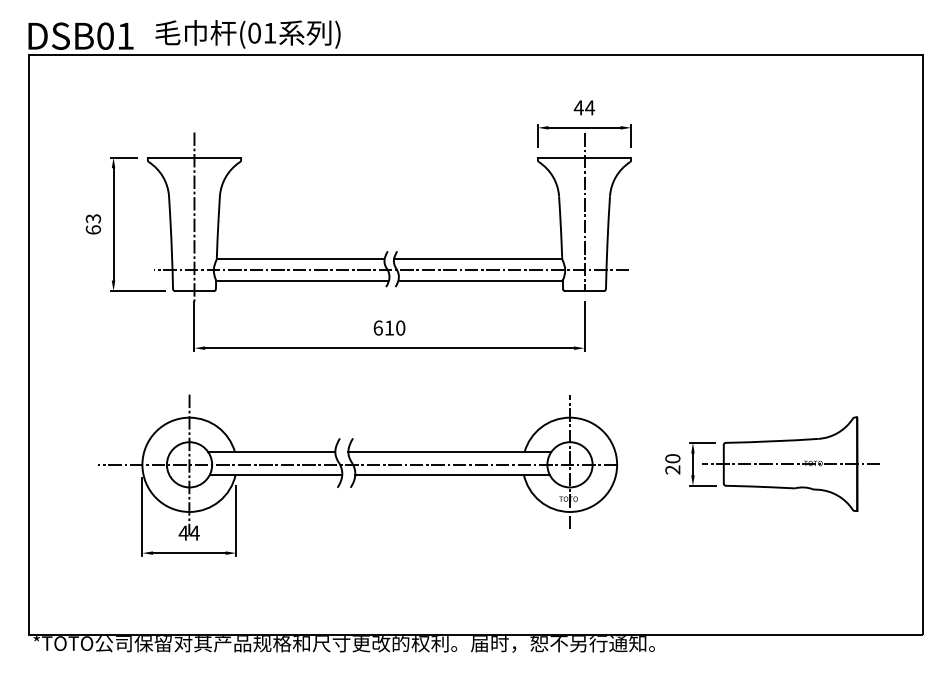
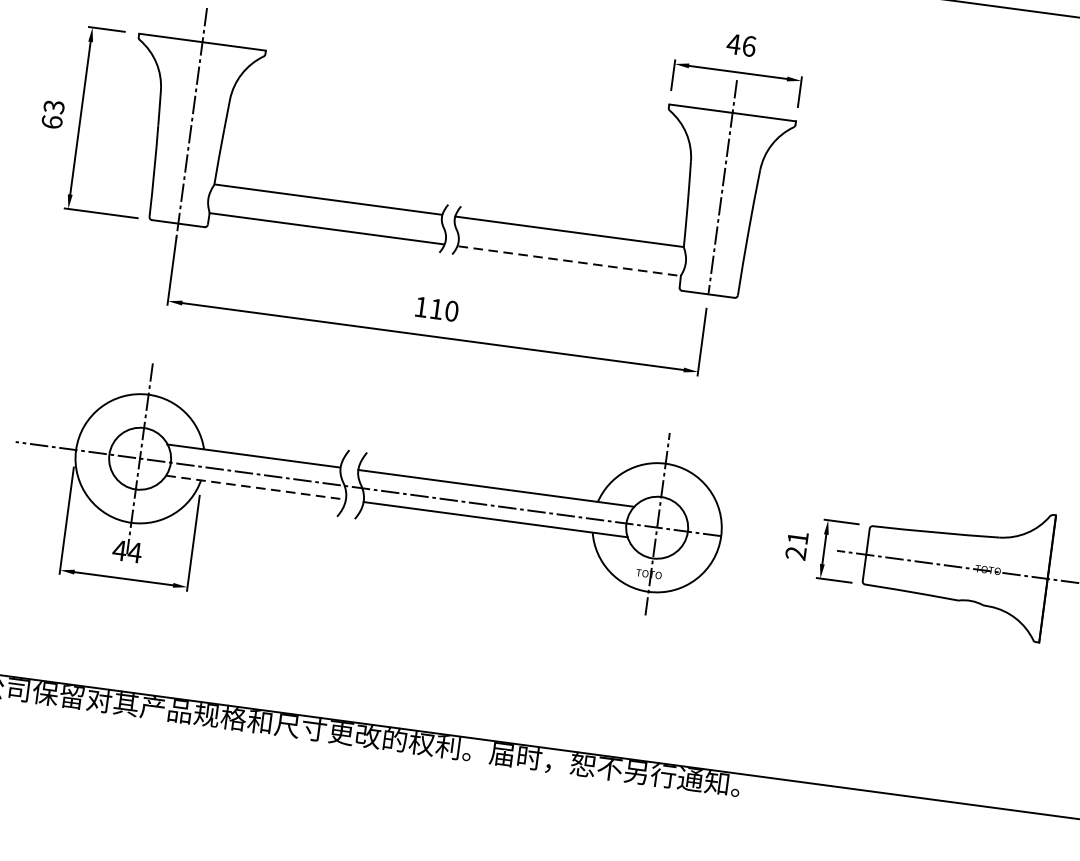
text: (590, 107) -> (749, 45), 44 -> 46
line: (391, 269) -> (449, 229), removed
line: (481, 280) -> (570, 261), solid -> dashed
text: (377, 327) -> (420, 306), 610 -> 110
text: (672, 458) -> (797, 537), 20 -> 21
line: (276, 474) -> (256, 487), solid -> dashed

